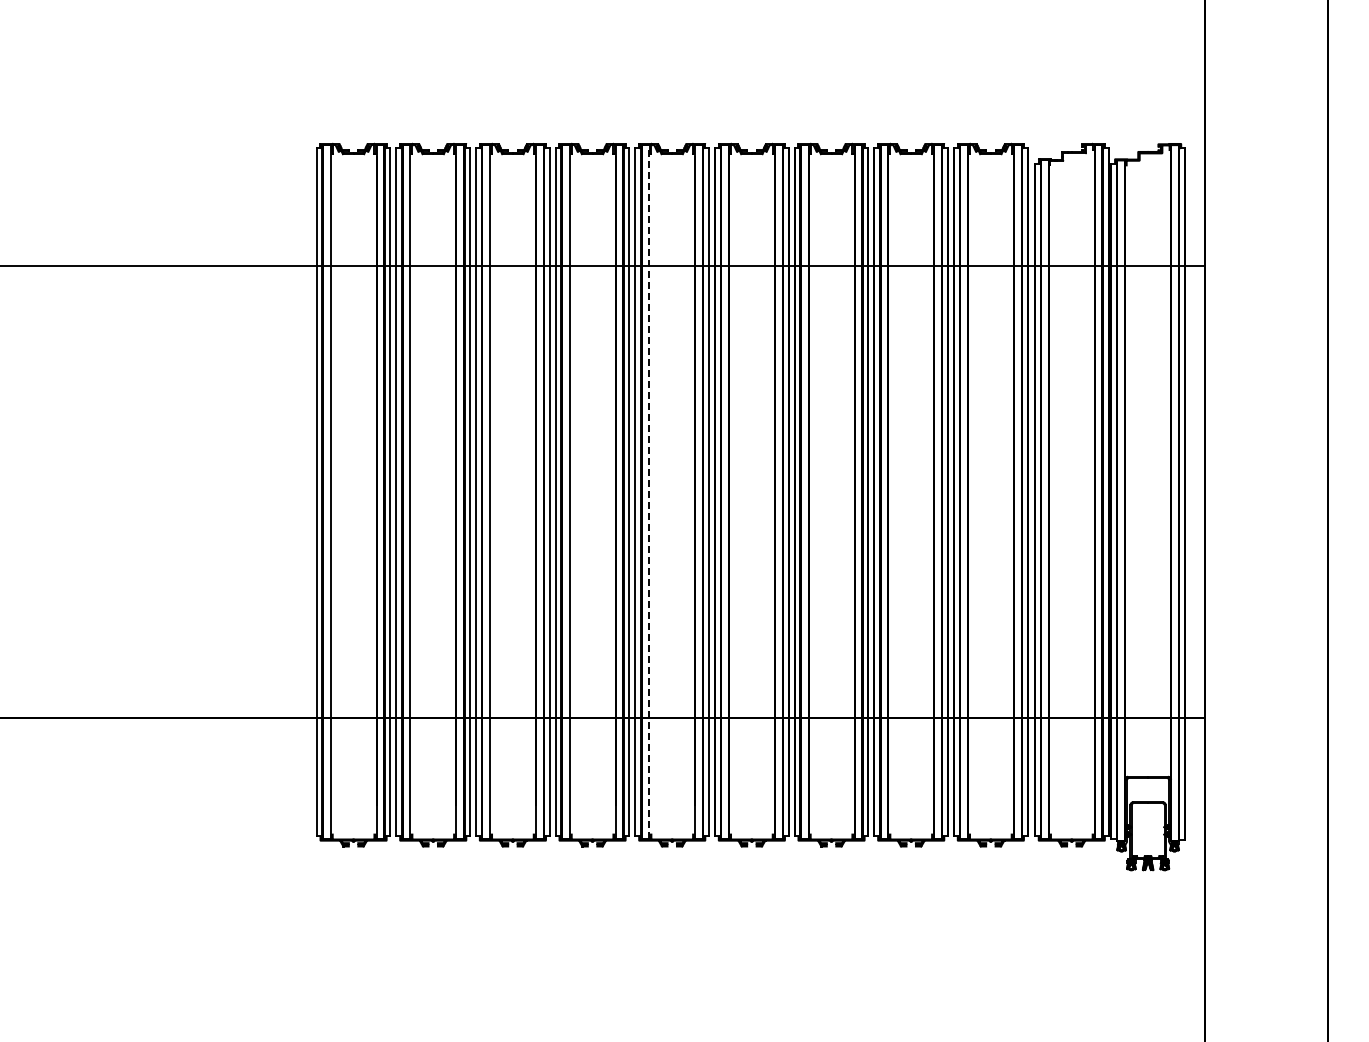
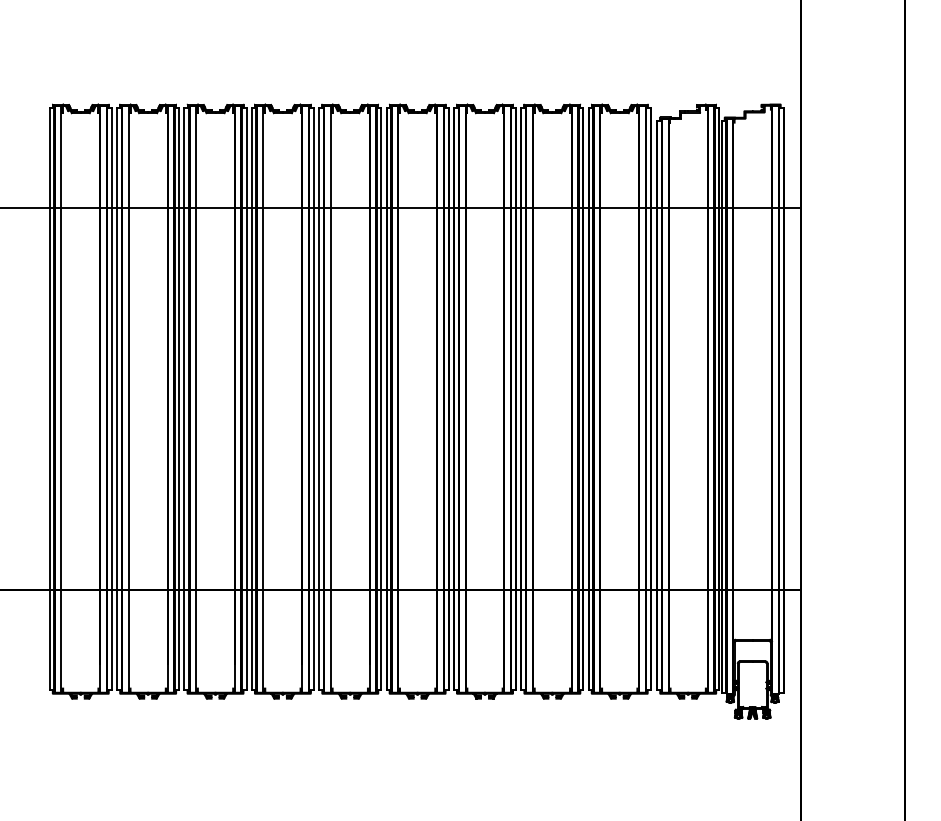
line: (649, 491) -> (331, 398), dashed -> solid

